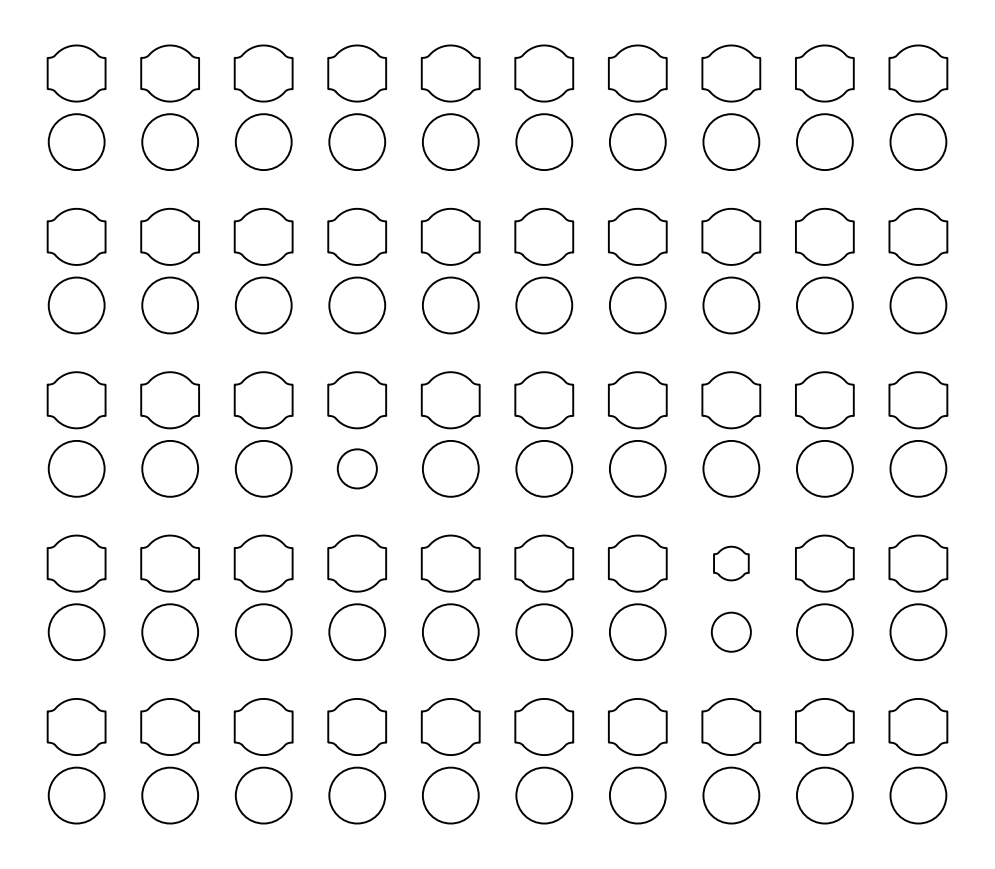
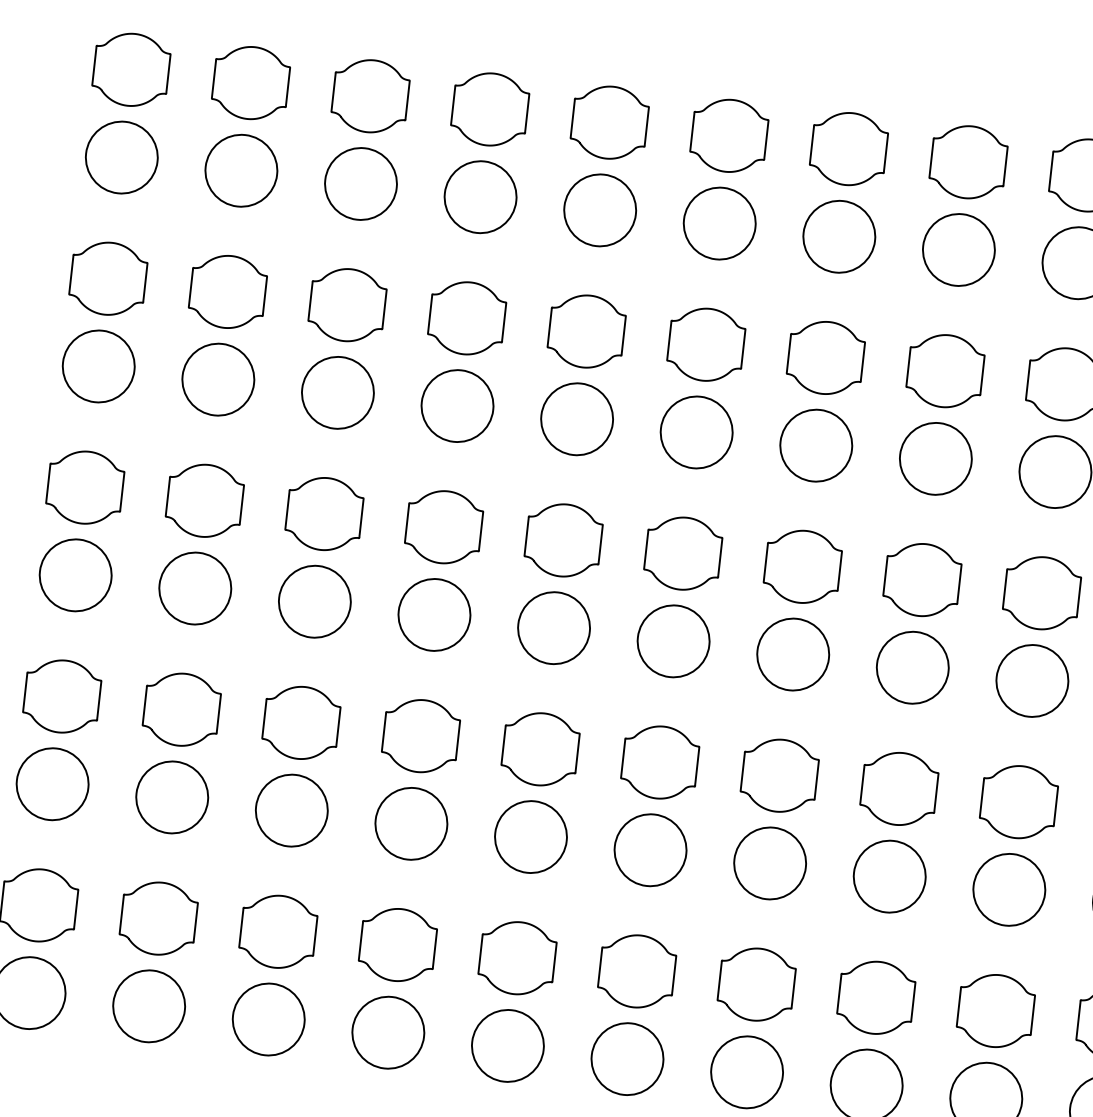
circle: (357, 468) -> (434, 614), size x1.43
part: (731, 563) -> (899, 788), size x1.67
circle: (731, 632) -> (889, 877), size x1.43

